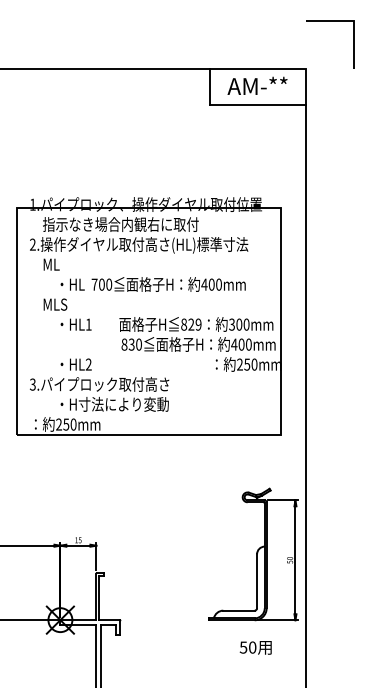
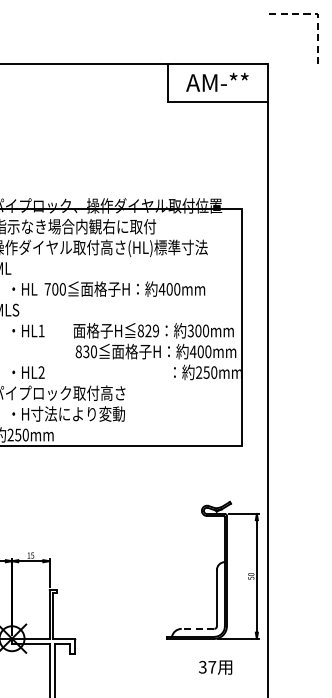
line: (354, 20) -> (318, 14), solid -> dashed
line: (239, 610) -> (198, 628), solid -> dashed
text: (248, 647) -> (207, 667), 50 -> 37

